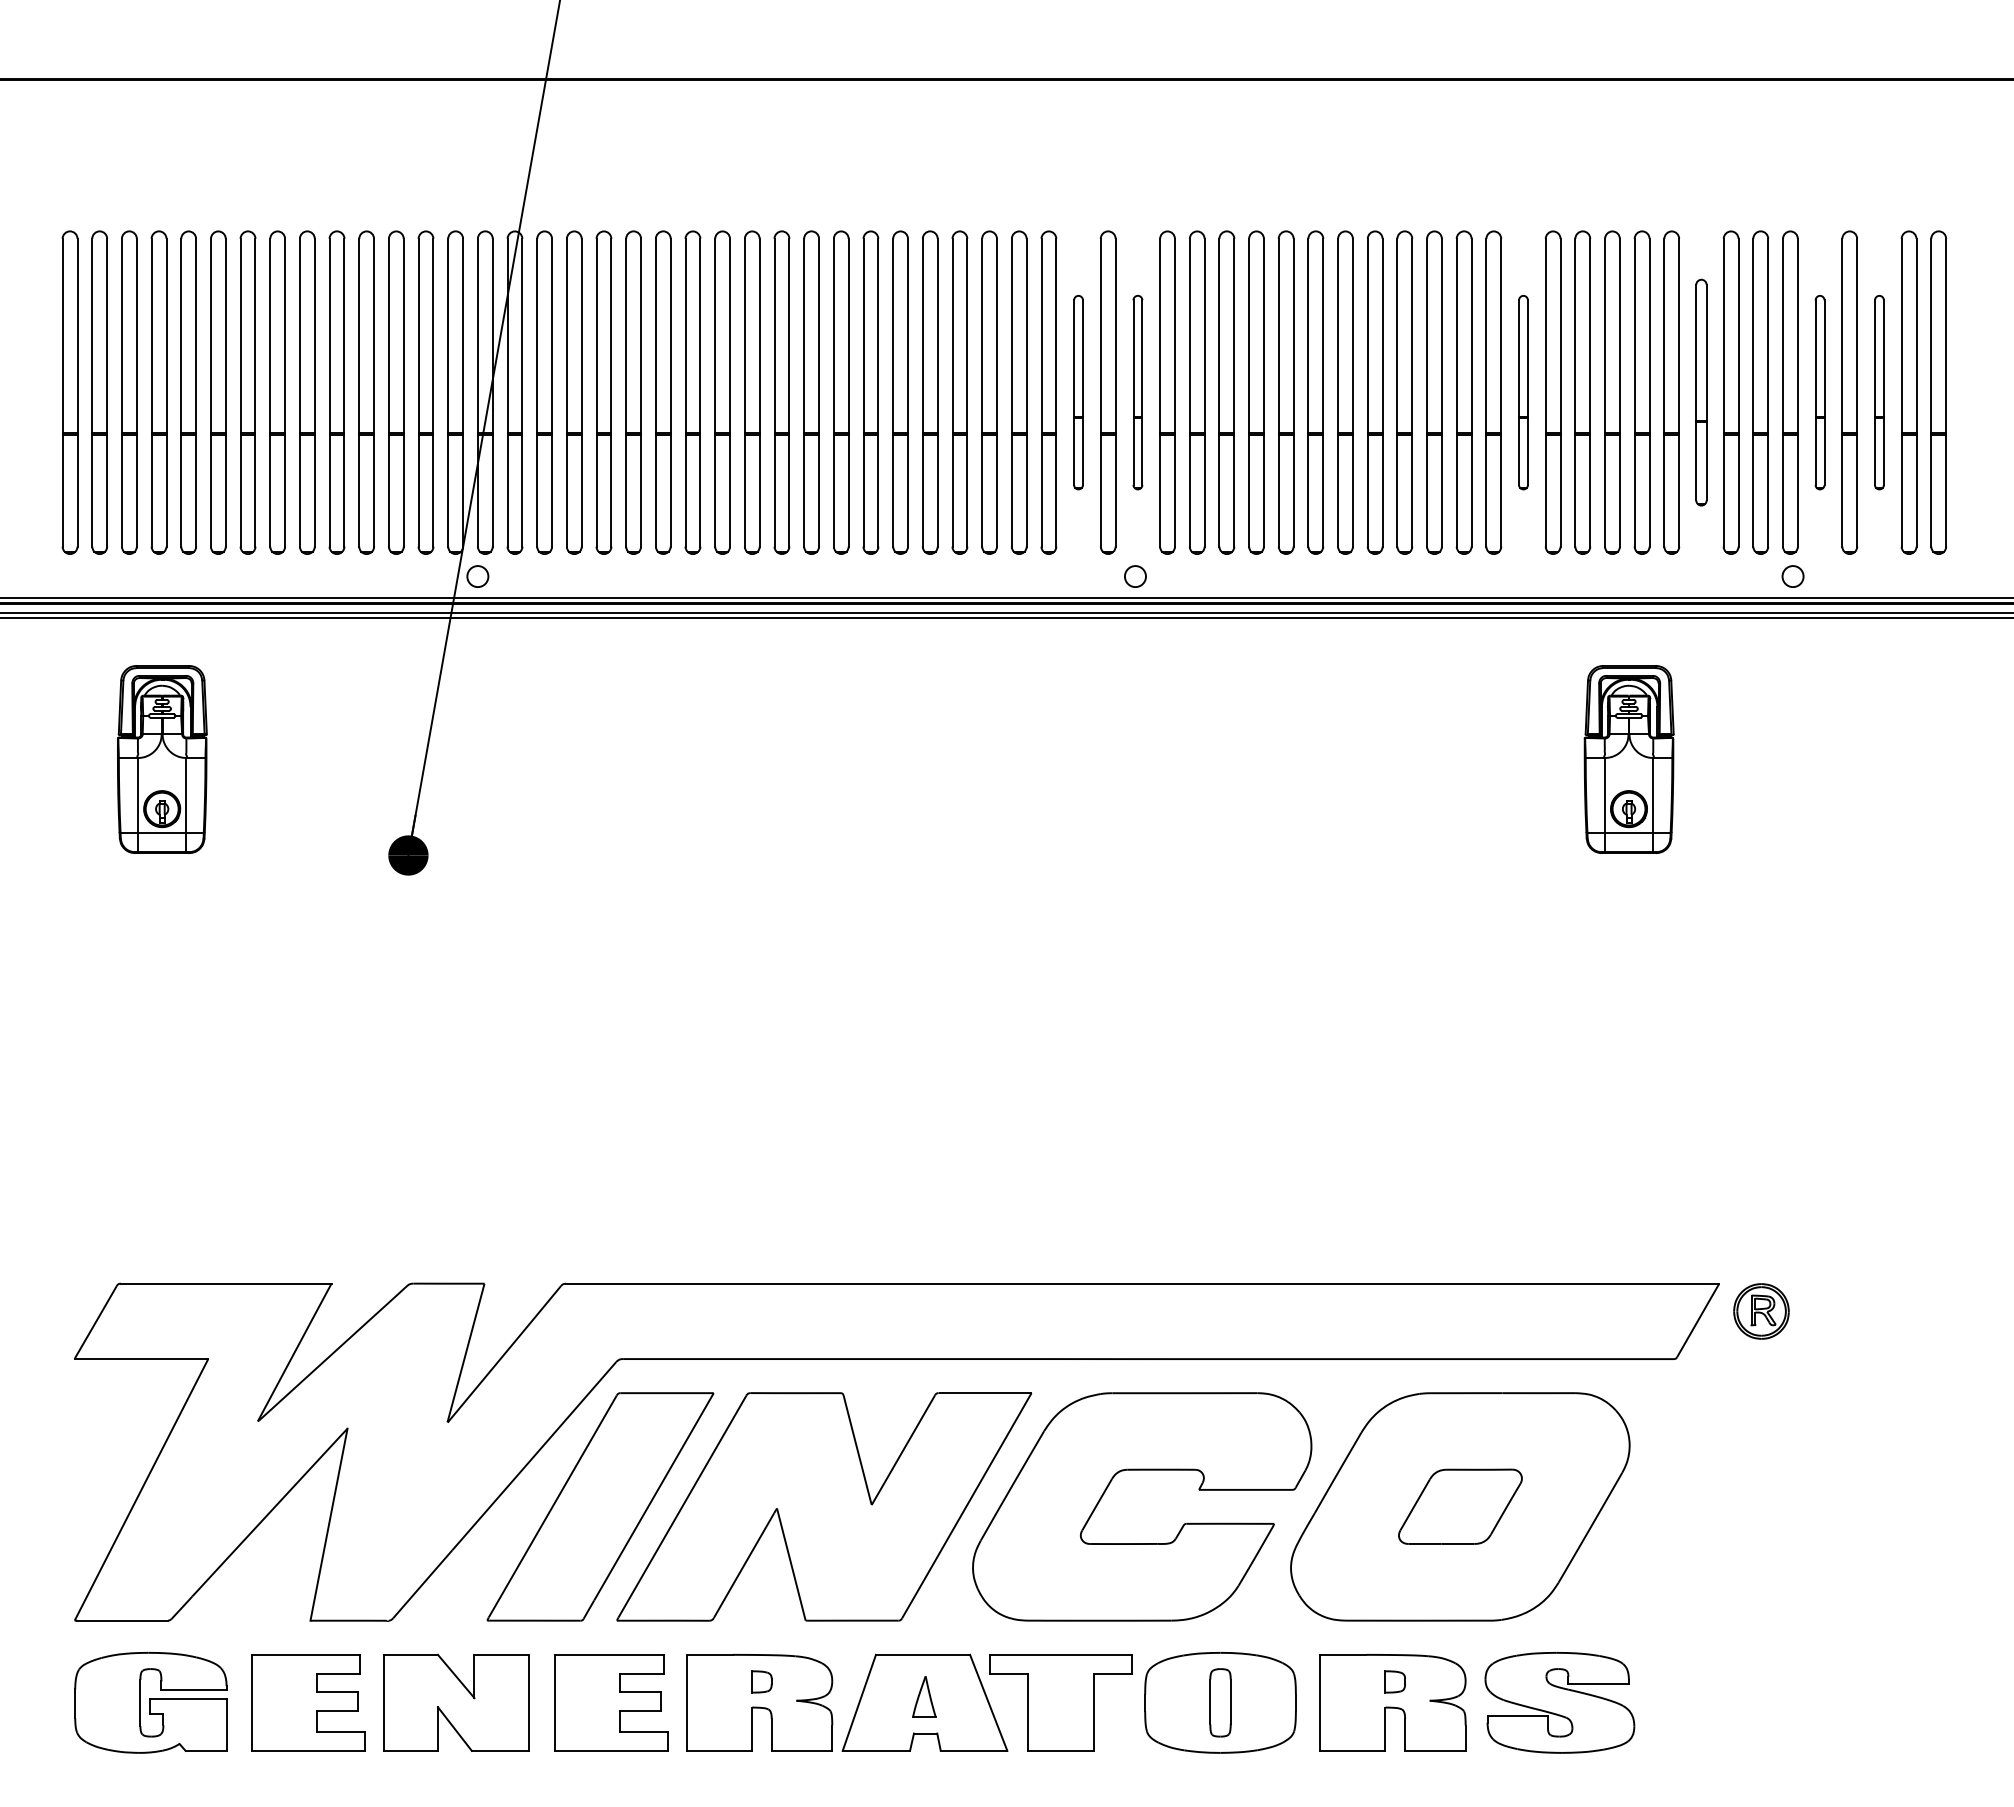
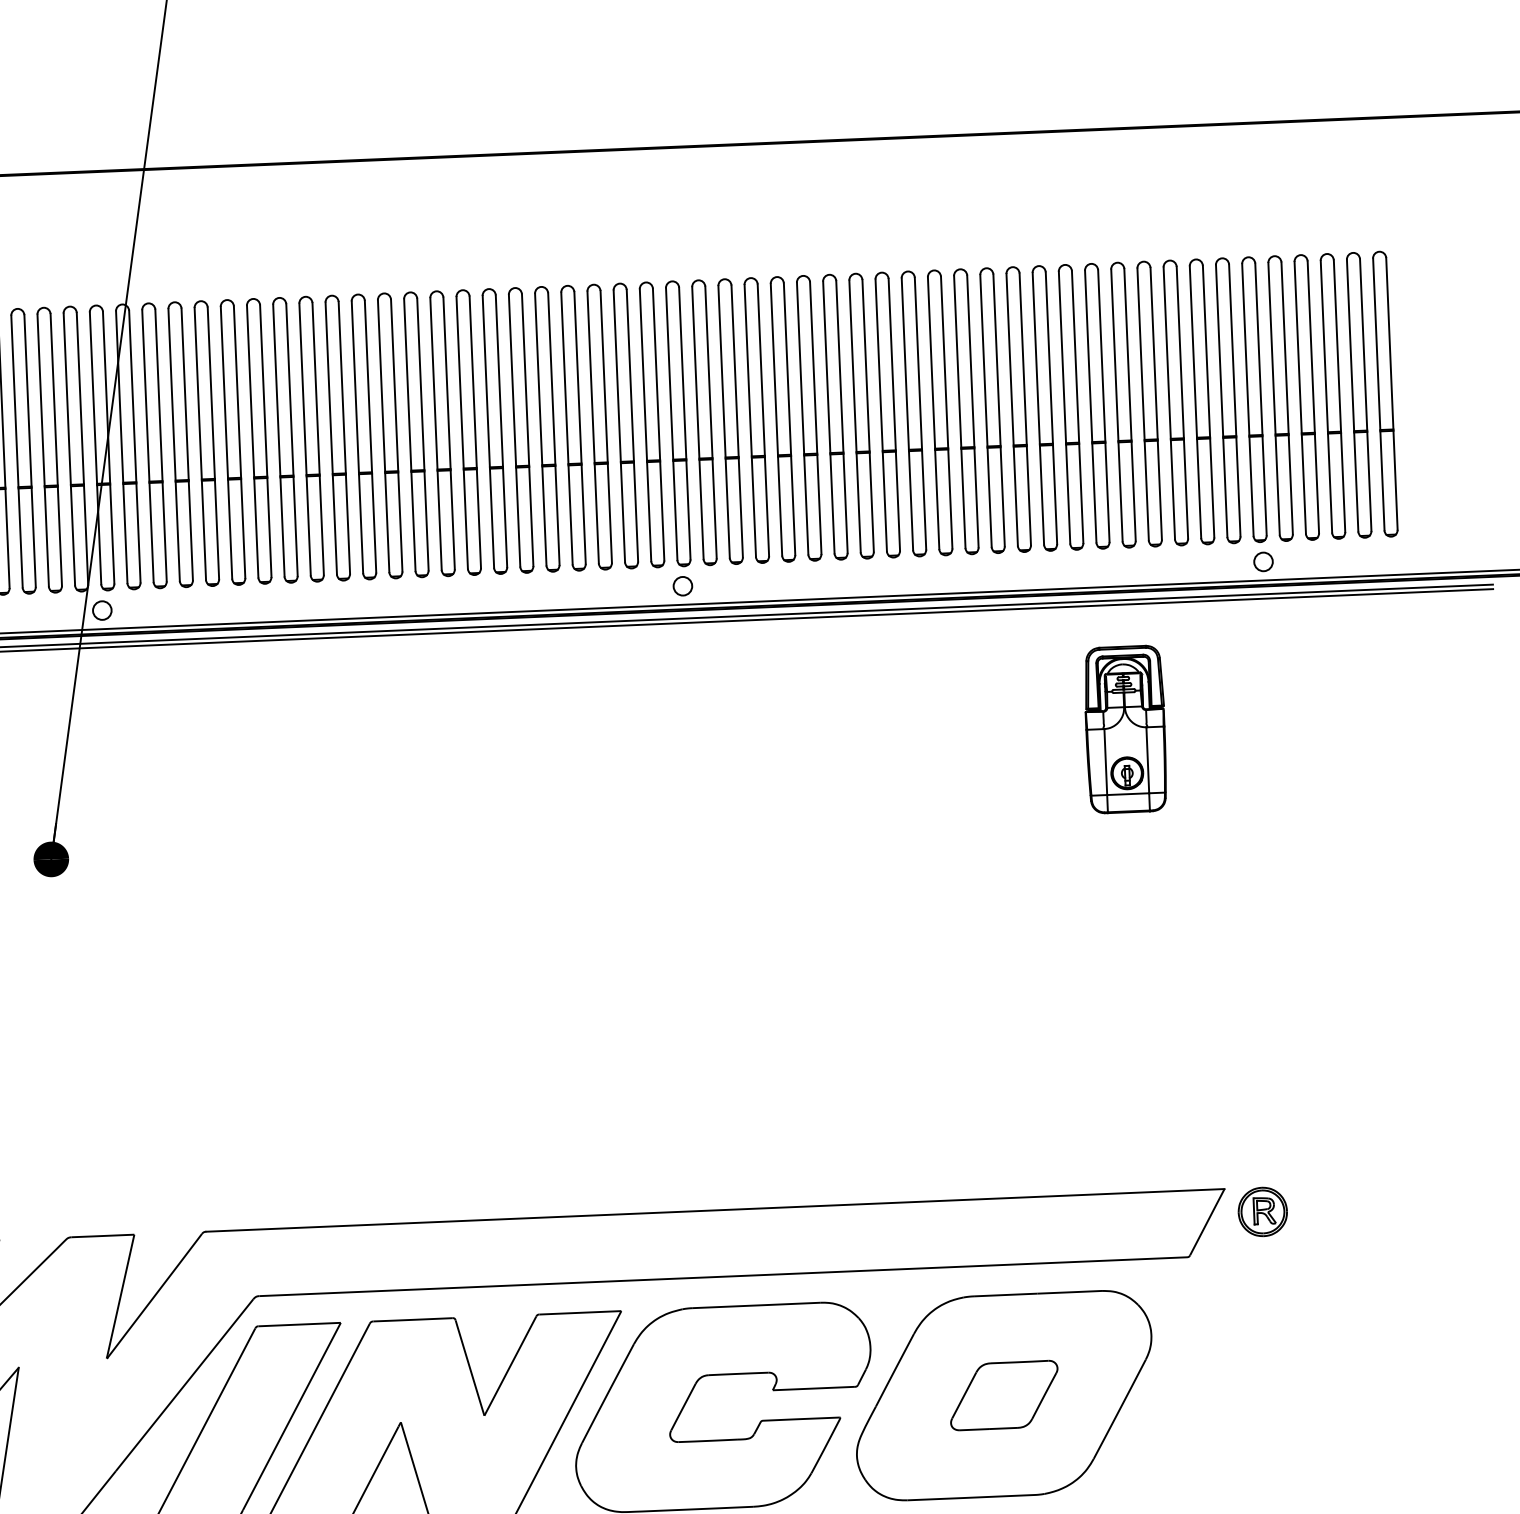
part: (1078, 392) -> (625, 425), size x1.67
part: (1137, 392) -> (677, 423), size x1.67
part: (1523, 392) -> (1018, 409), size x1.67
part: (1701, 392) -> (1175, 402), size x1.43
part: (1819, 392) -> (1280, 398), size x1.67
part: (1879, 392) -> (1333, 396), size x1.67

